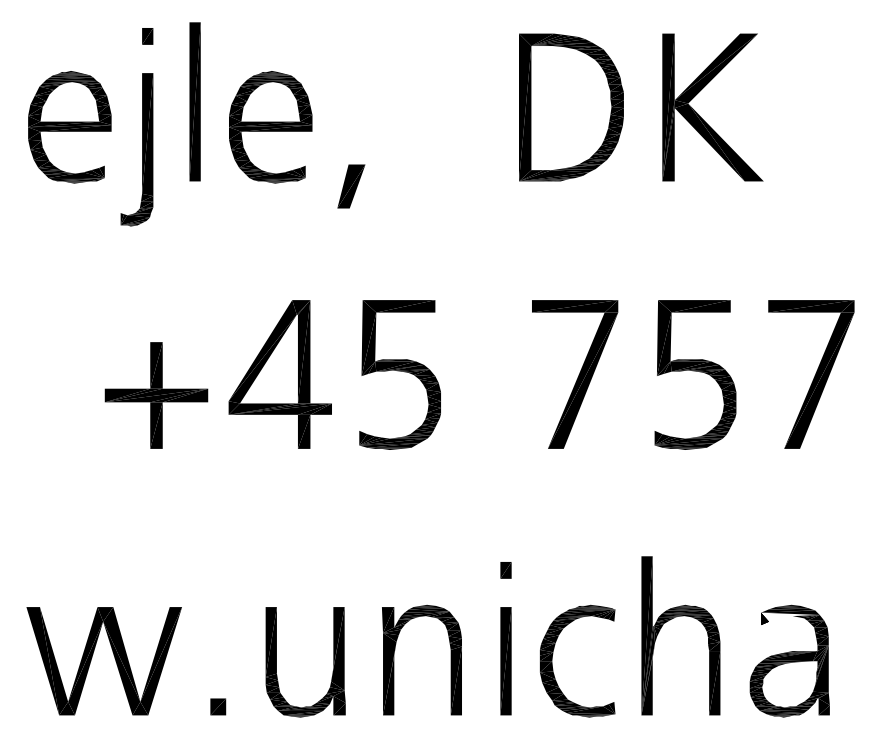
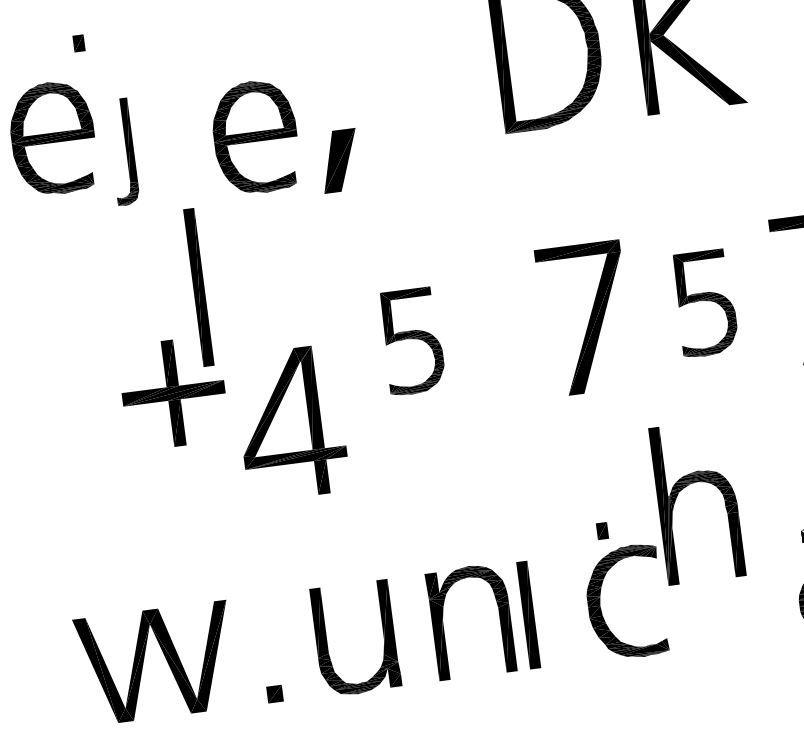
part: (147, 36) -> (78, 43), moved
part: (194, 101) -> (198, 287), moved
part: (270, 127) -> (255, 137), moved
part: (136, 149) -> (122, 151), size x0.7
part: (351, 186) -> (340, 160), size x1.4
part: (279, 374) -> (290, 423), moved
part: (399, 374) -> (411, 341), size x0.7
part: (695, 374) -> (705, 303), size x0.7
part: (505, 570) -> (601, 531), moved
part: (672, 619) -> (686, 486), moved
part: (505, 661) -> (528, 615), moved

